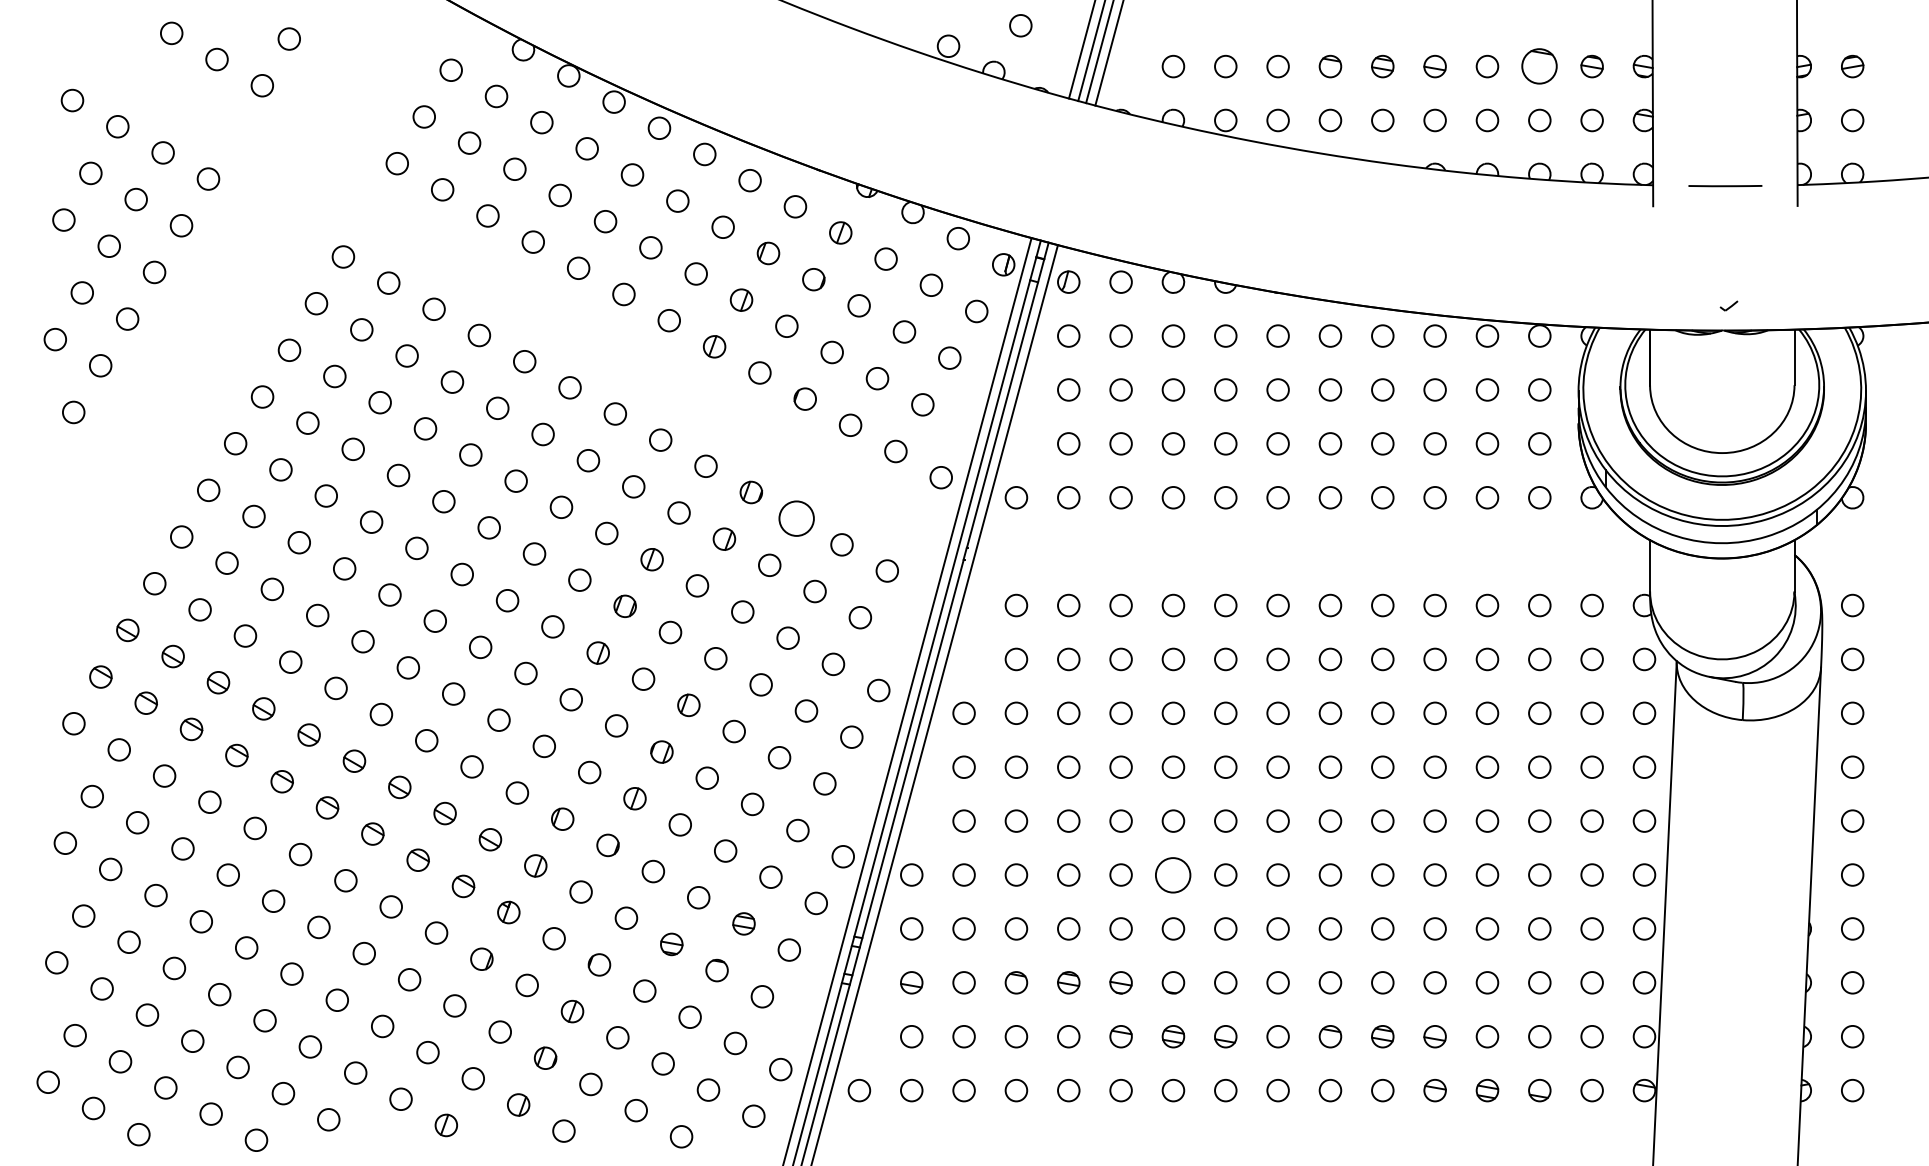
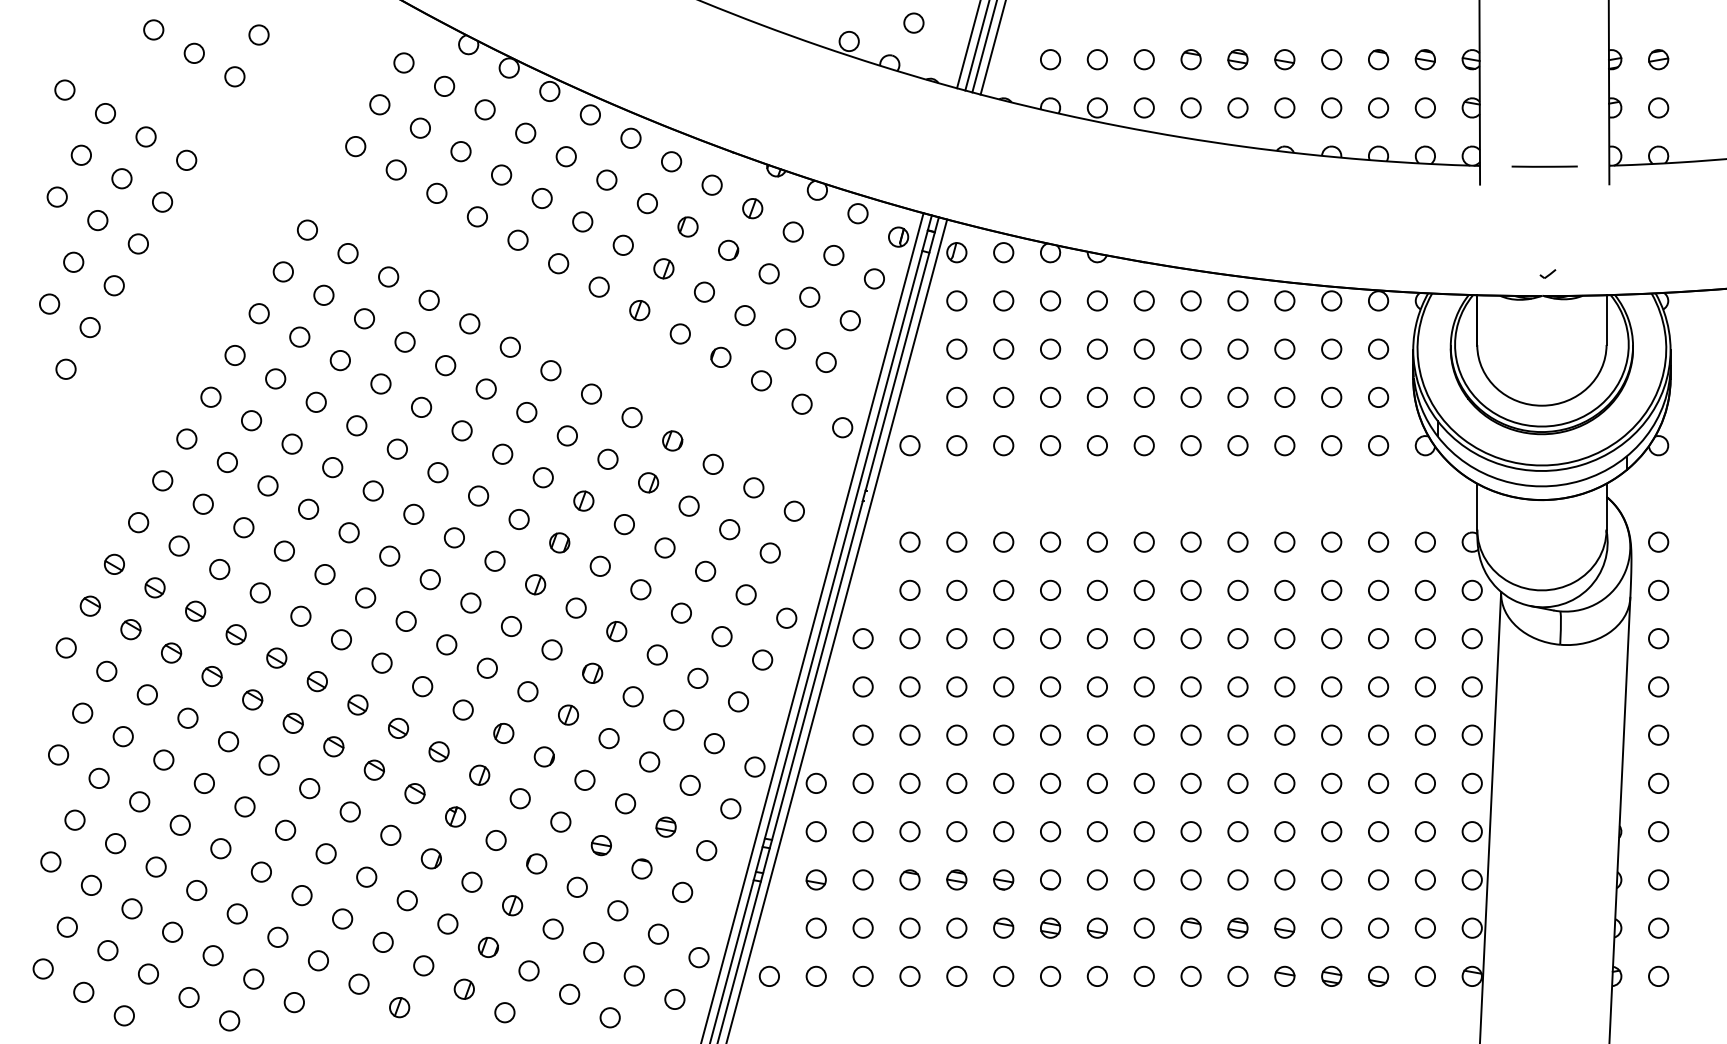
part: (1539, 66) -> (1378, 59), size x0.62
circle: (795, 518) -> (712, 464), size x0.62
circle: (1173, 873) -> (1050, 782), size x0.62

